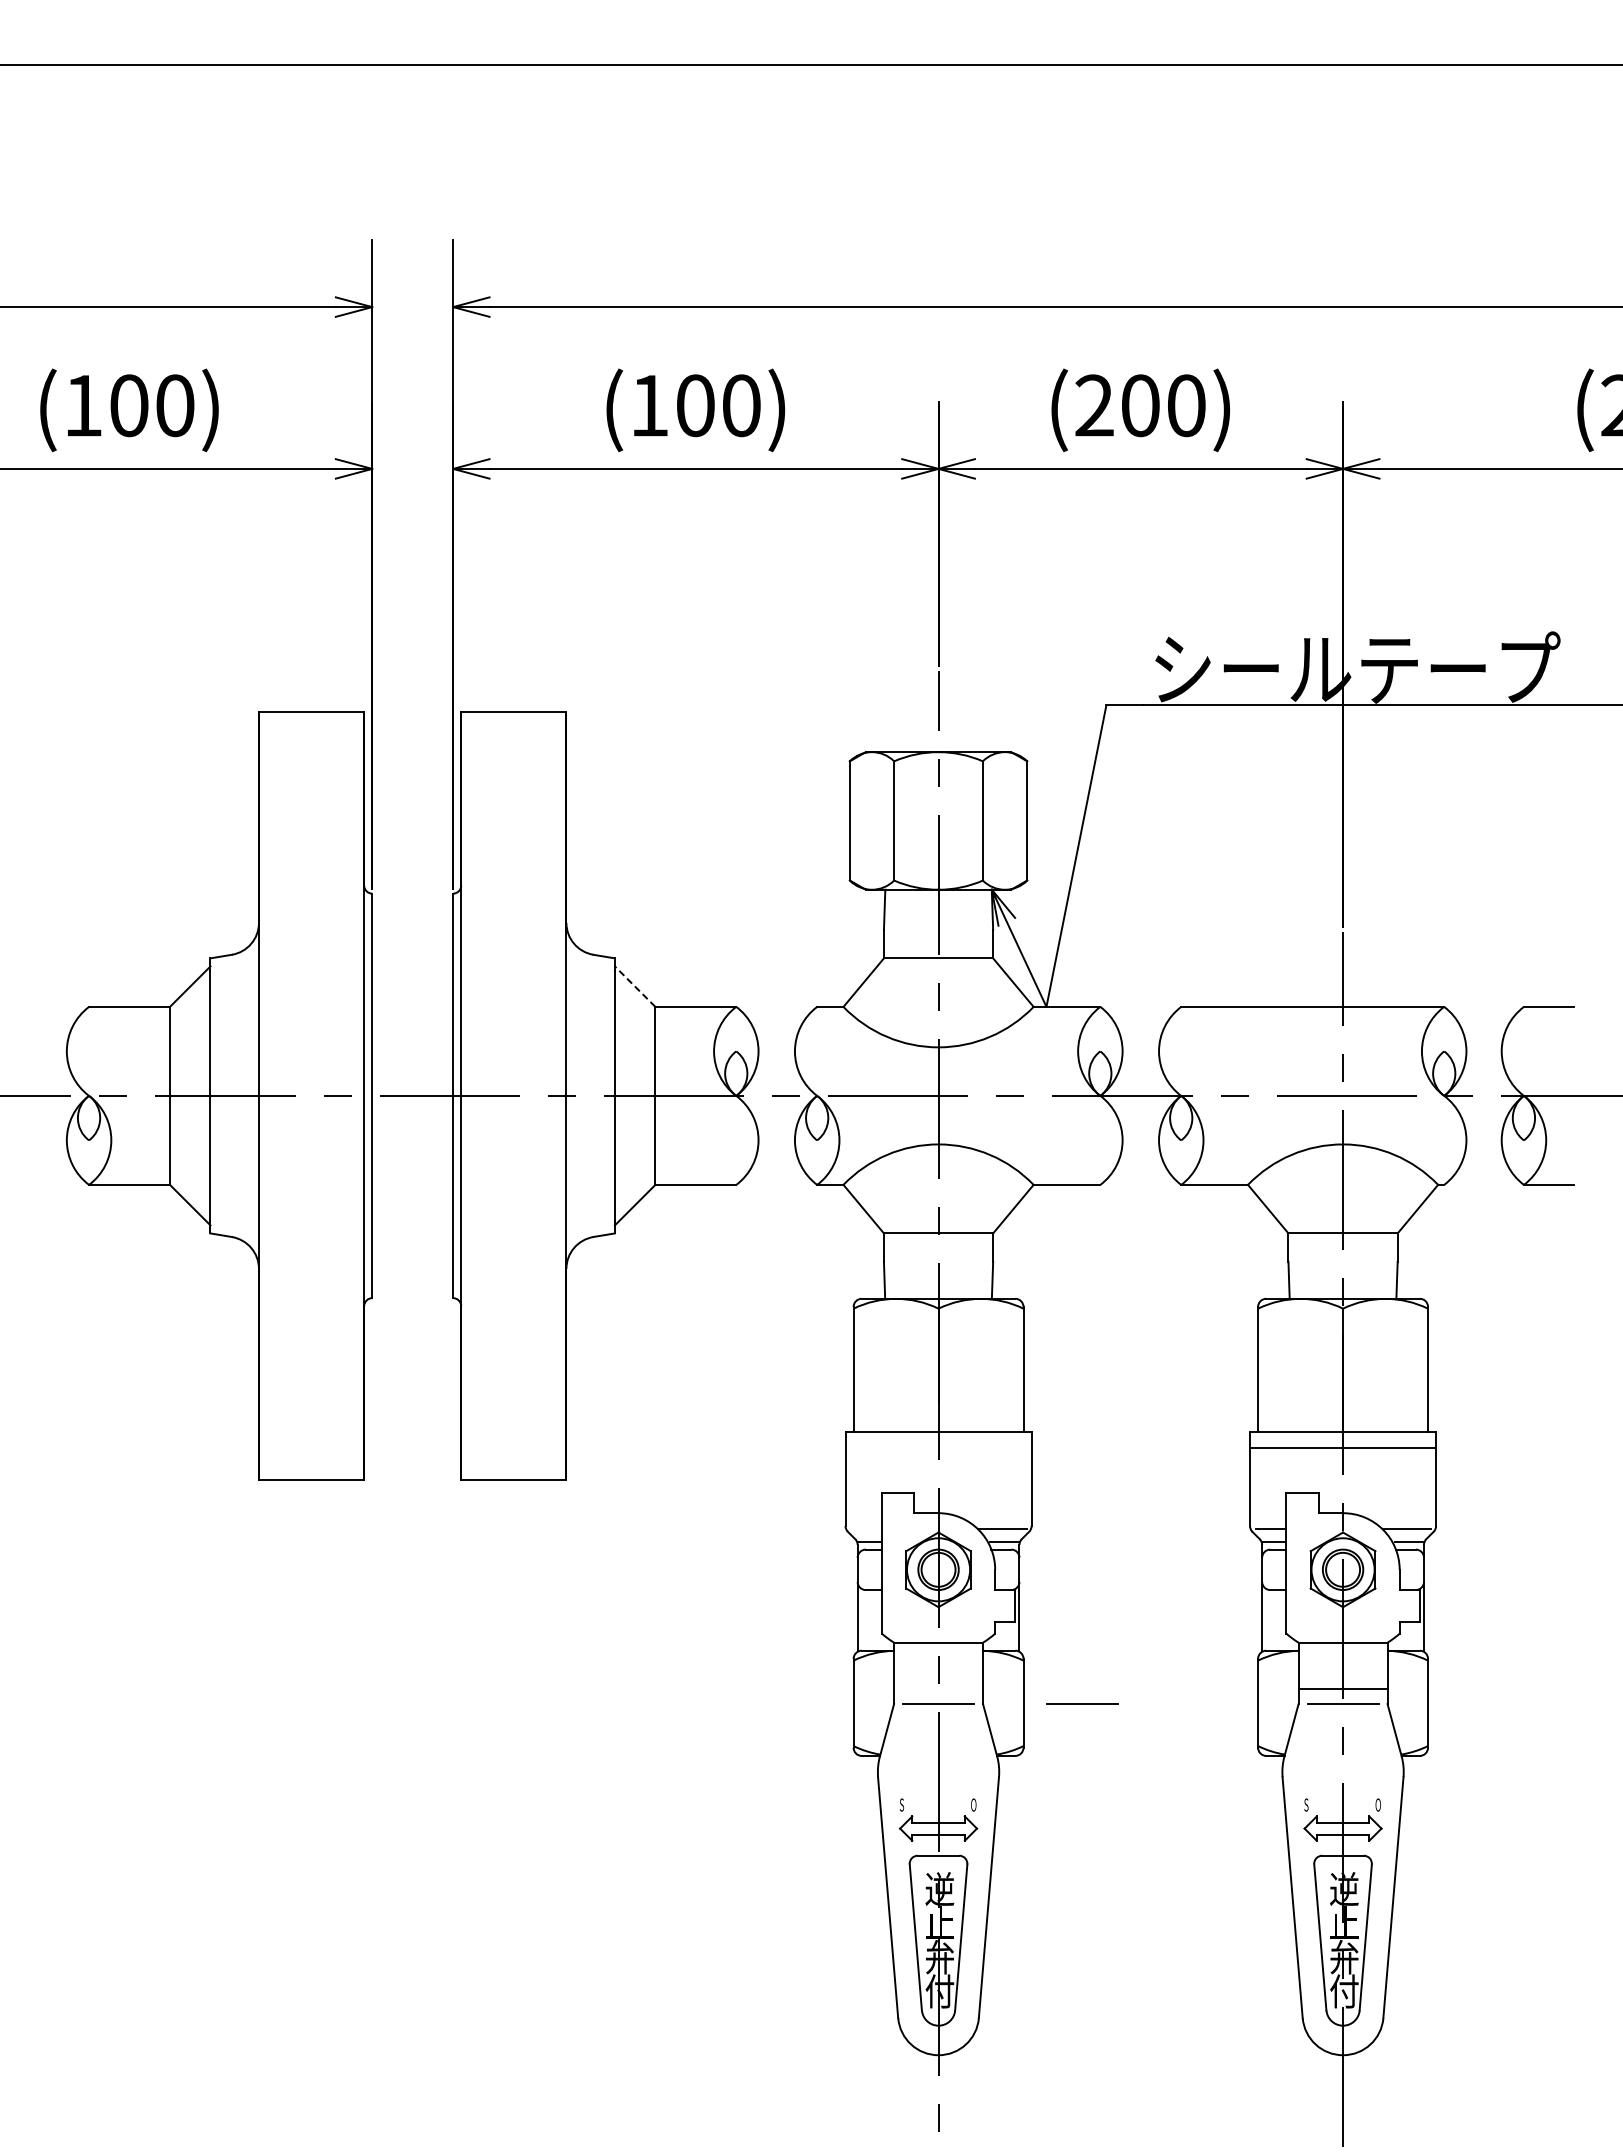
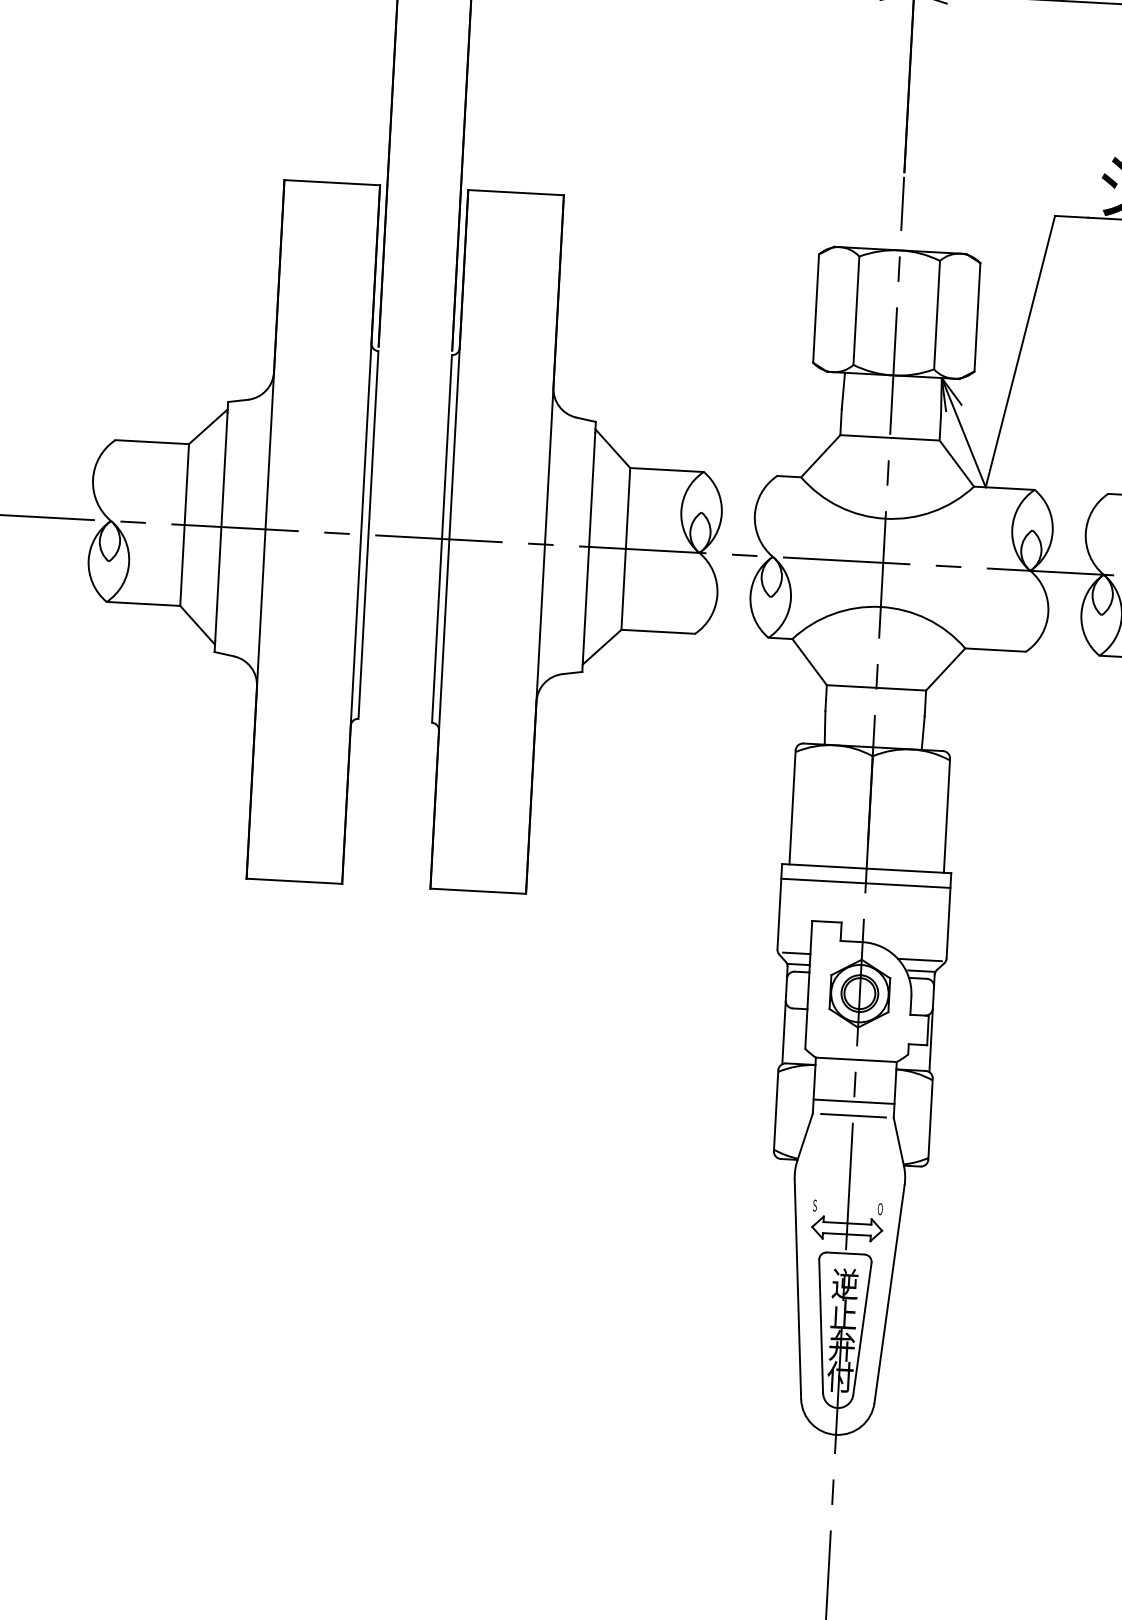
line: (635, 986) -> (613, 448), dashed -> solid
line: (938, 1448) -> (865, 883), added
line: (866, 1529) -> (796, 953), added
line: (938, 1688) -> (854, 1101), added
line: (1082, 1703) -> (984, 1122), removed

